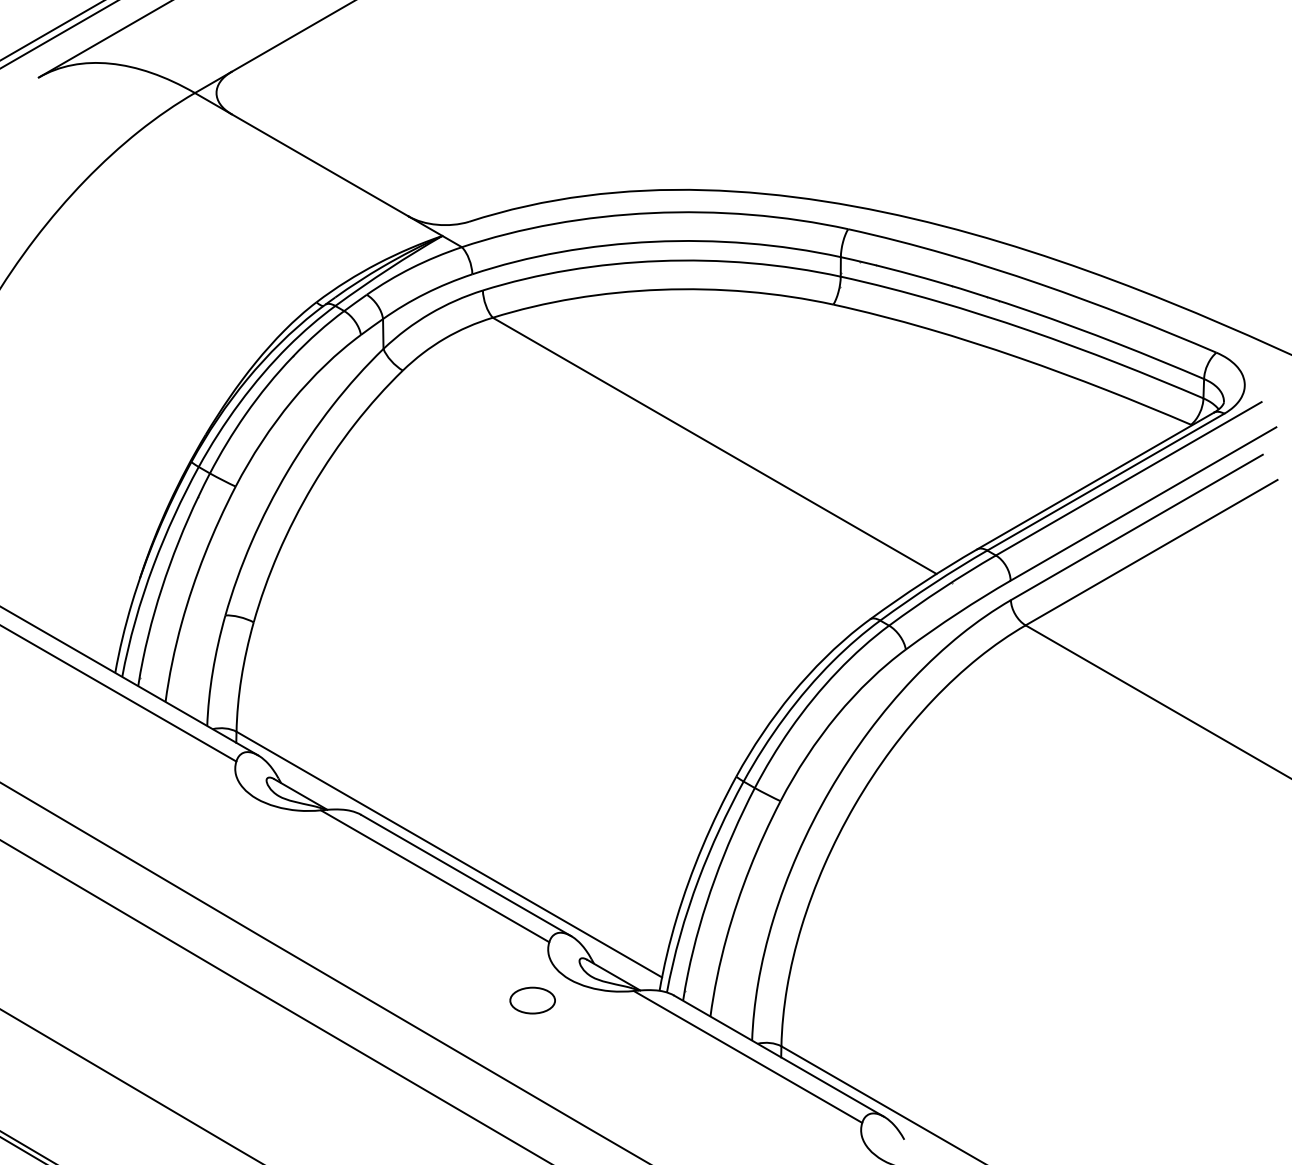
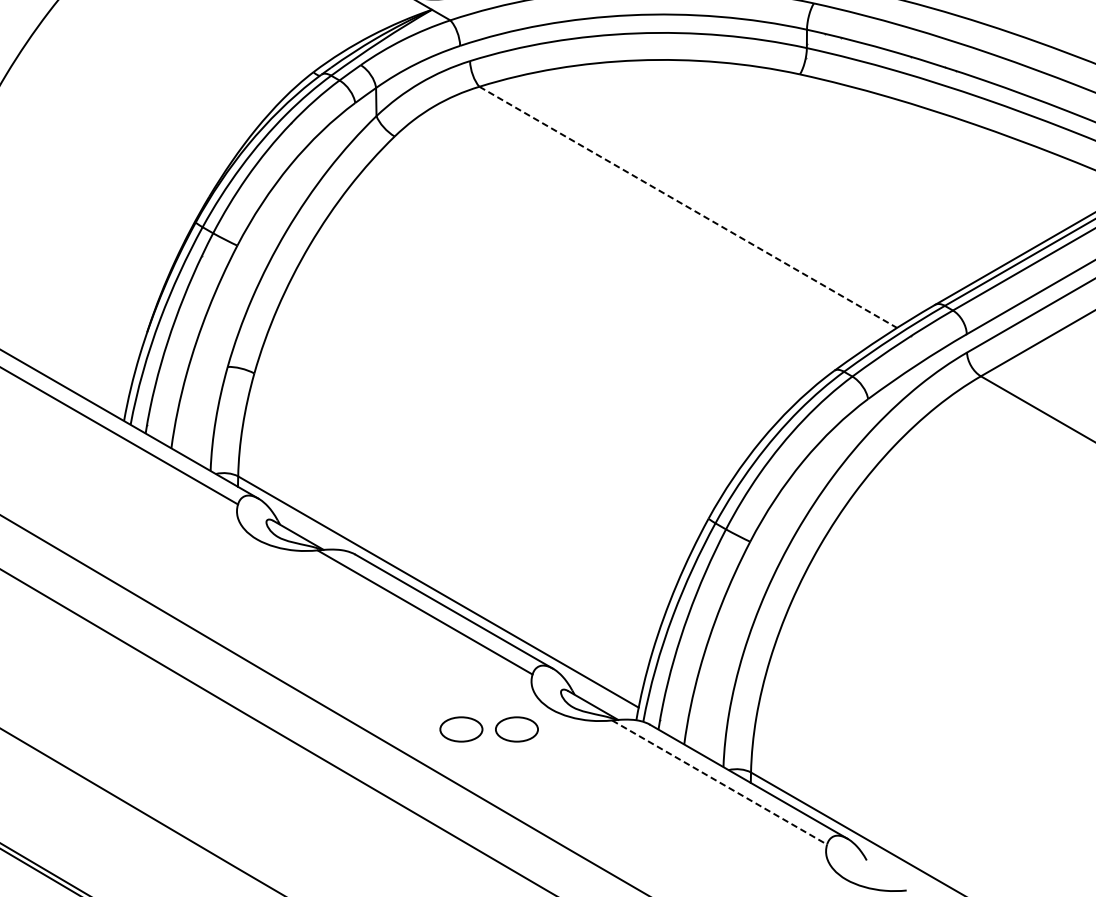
line: (715, 446) -> (688, 207), solid -> dashed
part: (473, 1000) -> (461, 729), added
line: (748, 1056) -> (720, 782), solid -> dashed

